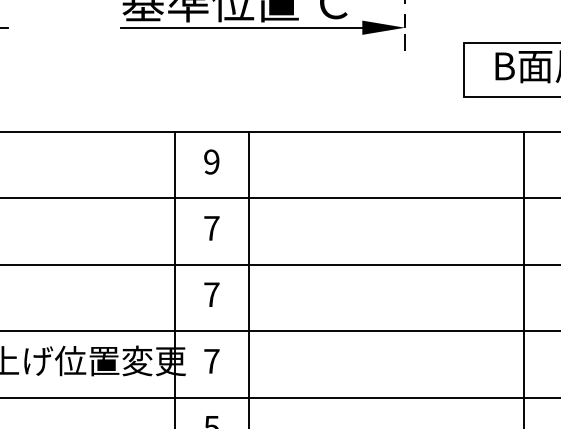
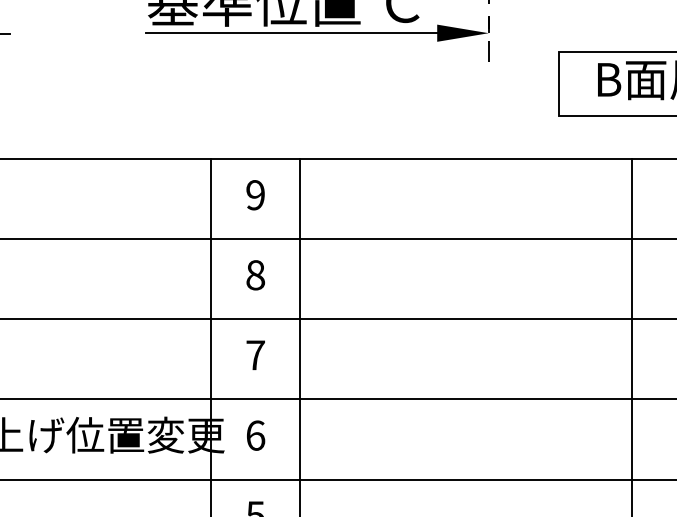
text: (211, 228) -> (255, 275), 7 -> 8
text: (211, 361) -> (255, 435), 7 -> 6

